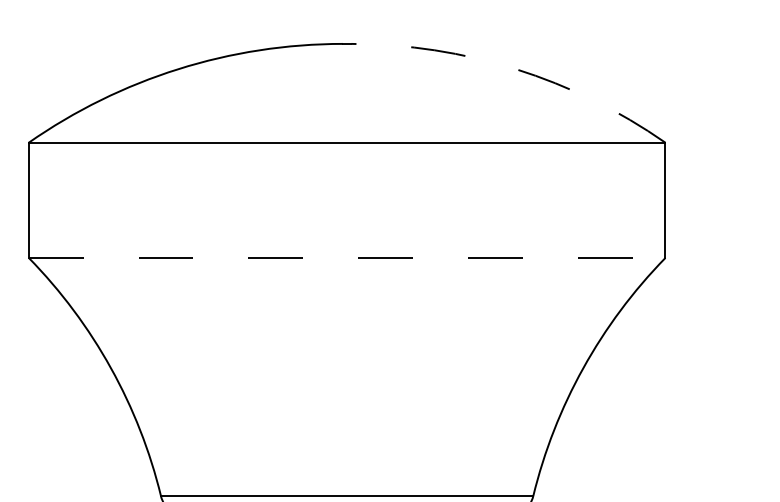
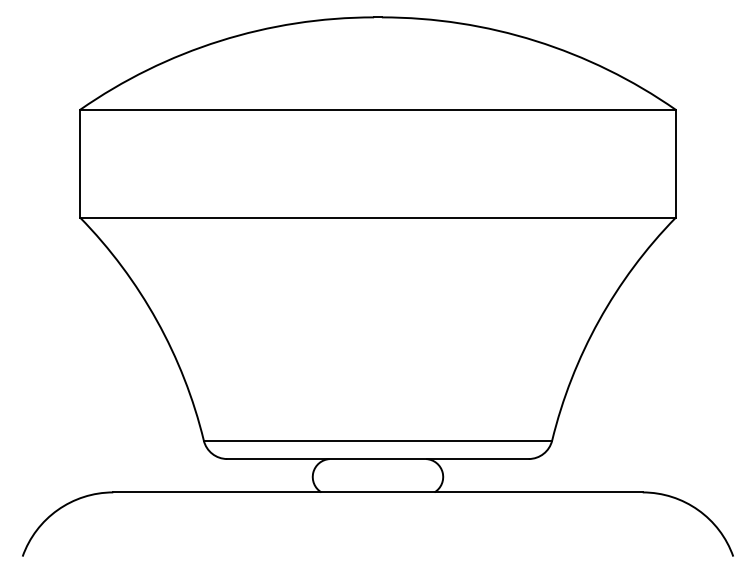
arc: (515, 69) -> (535, 41), dashed -> solid
line: (346, 257) -> (377, 217), dashed -> solid

